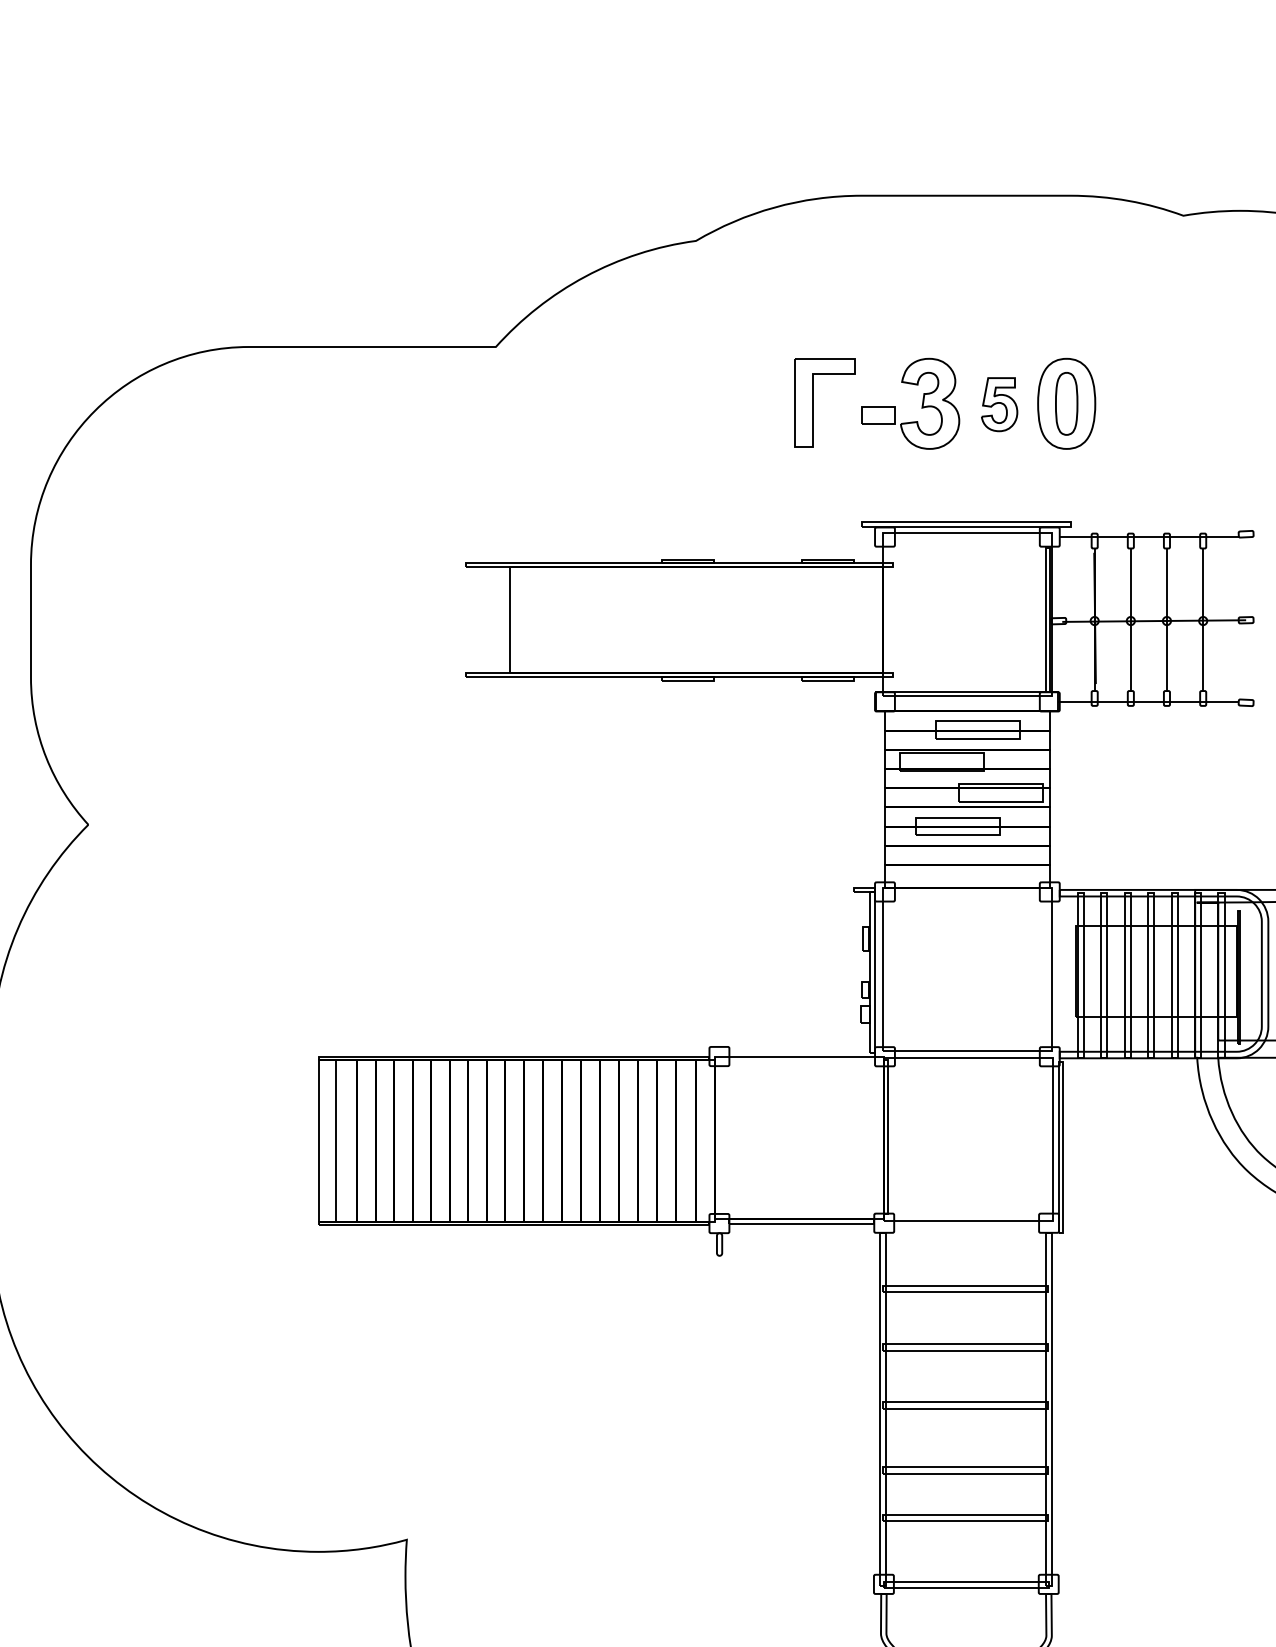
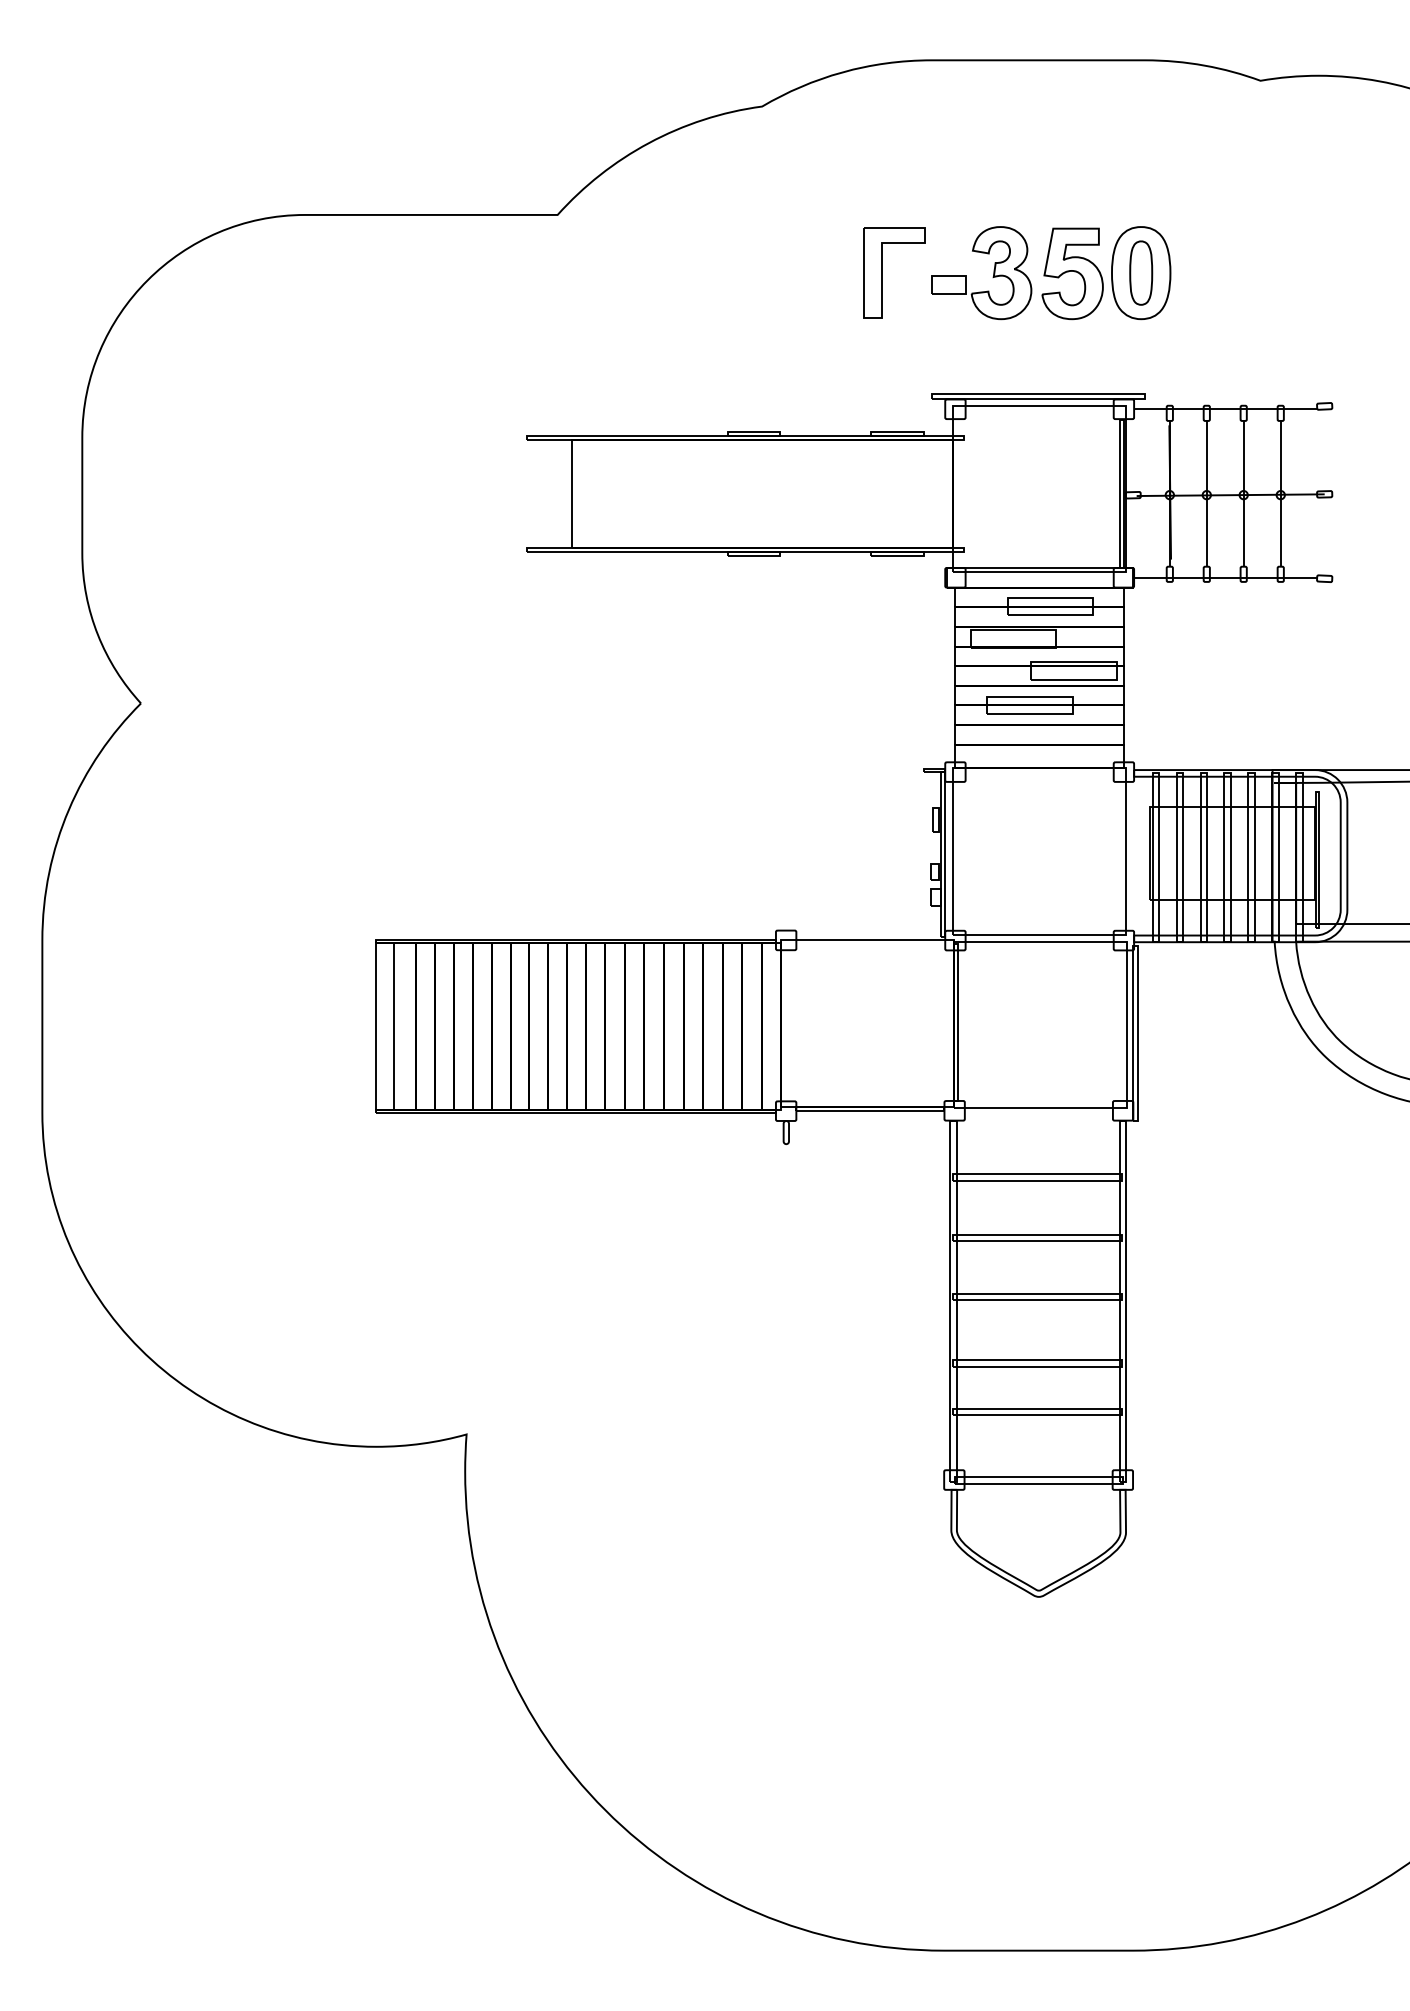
part: (999, 404) -> (1072, 273), size x1.67

